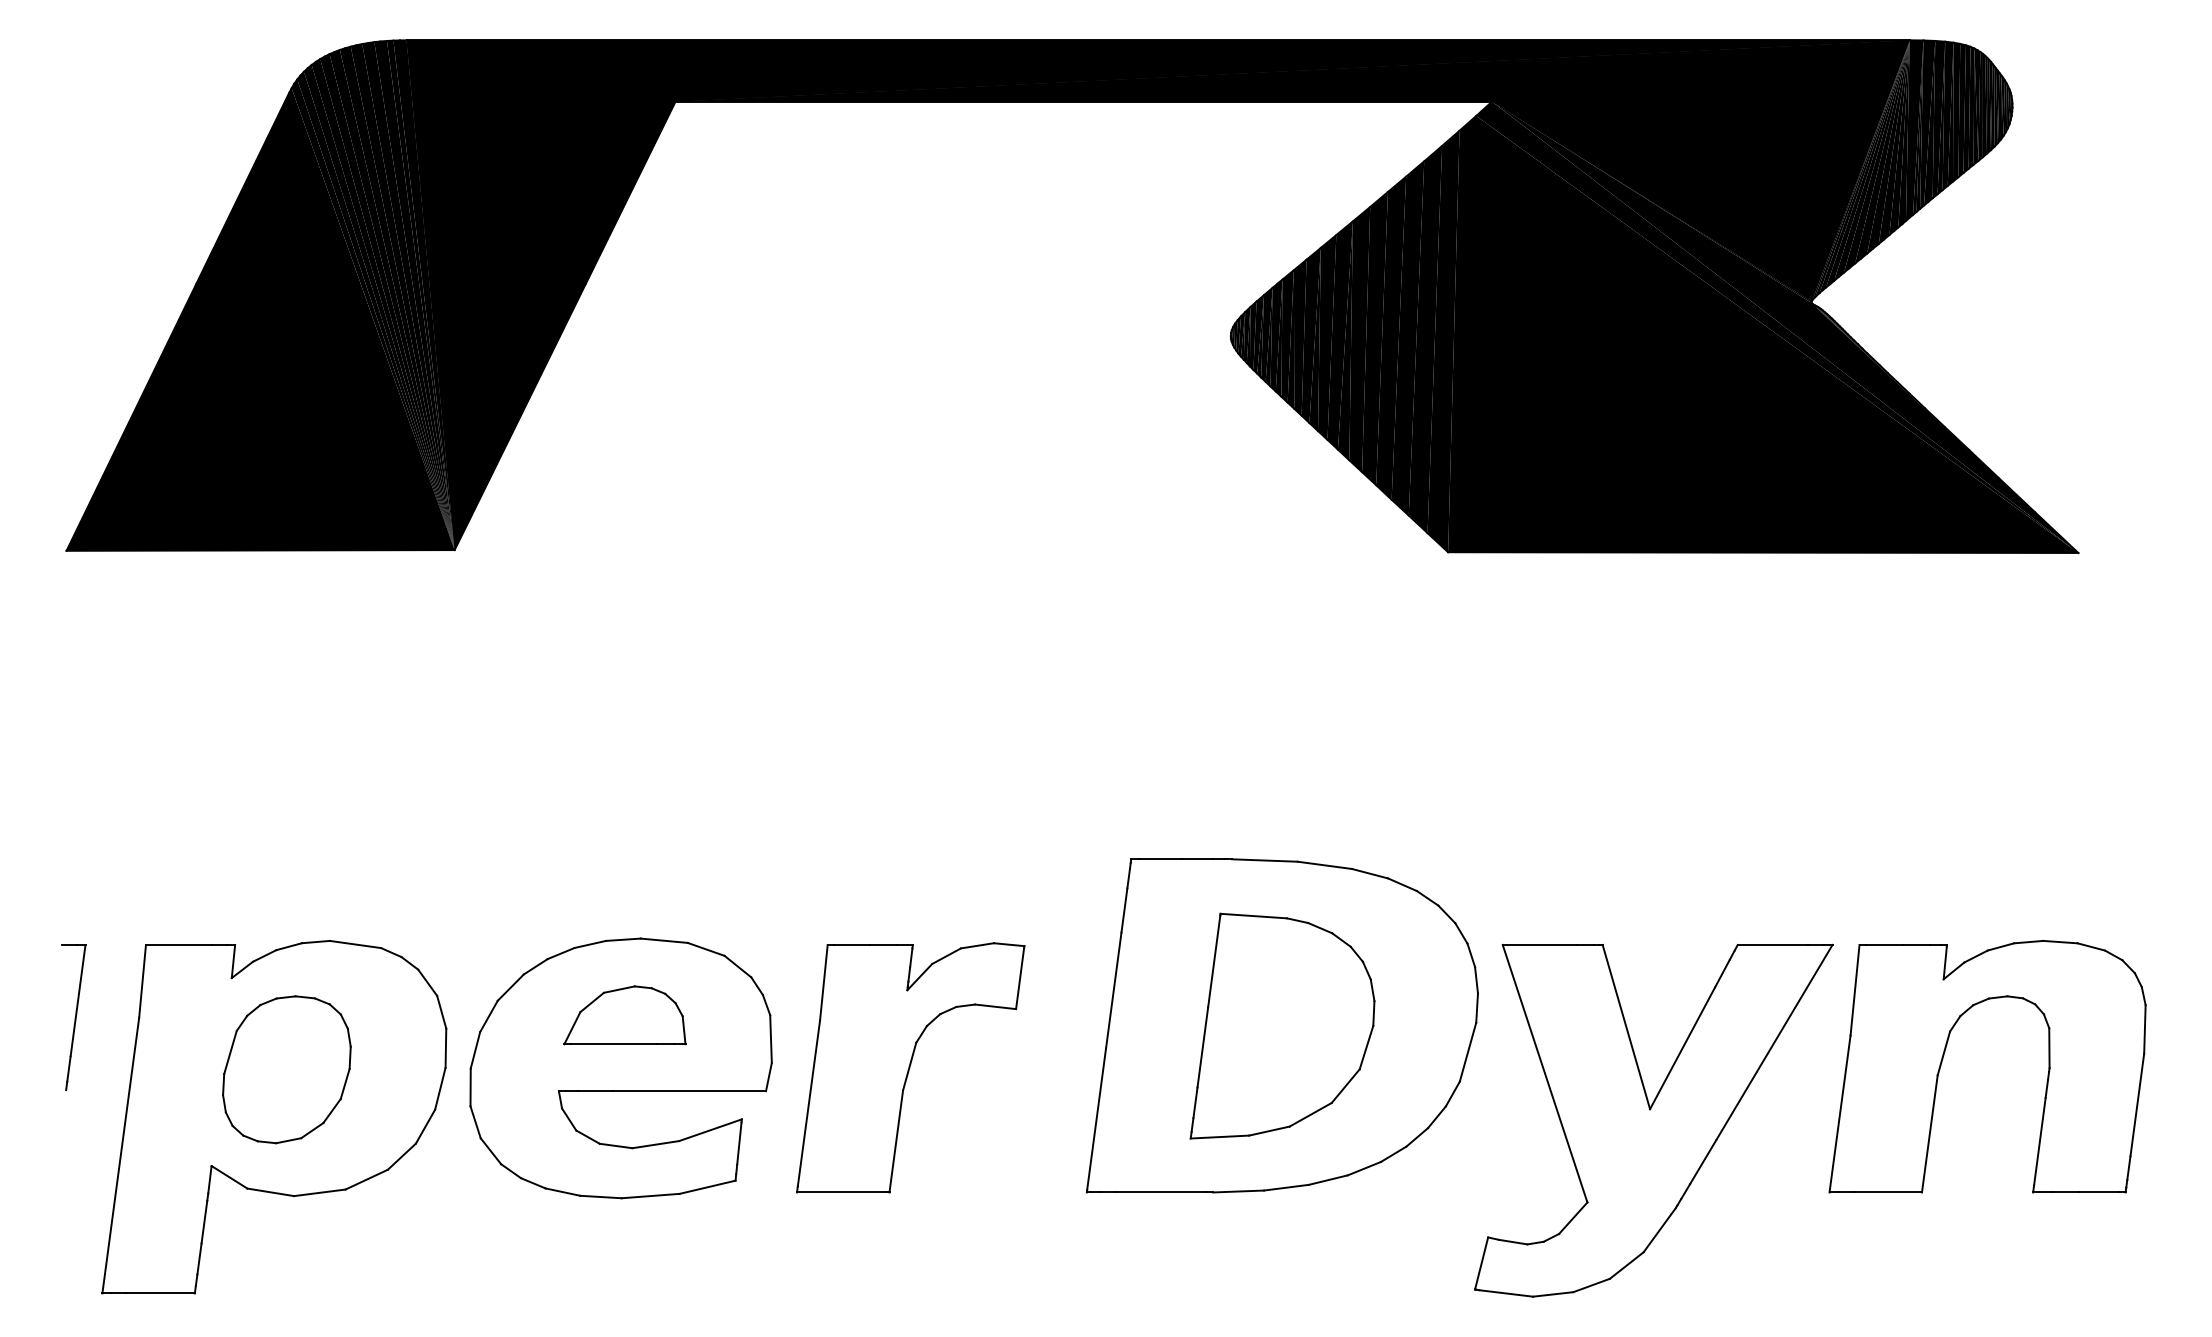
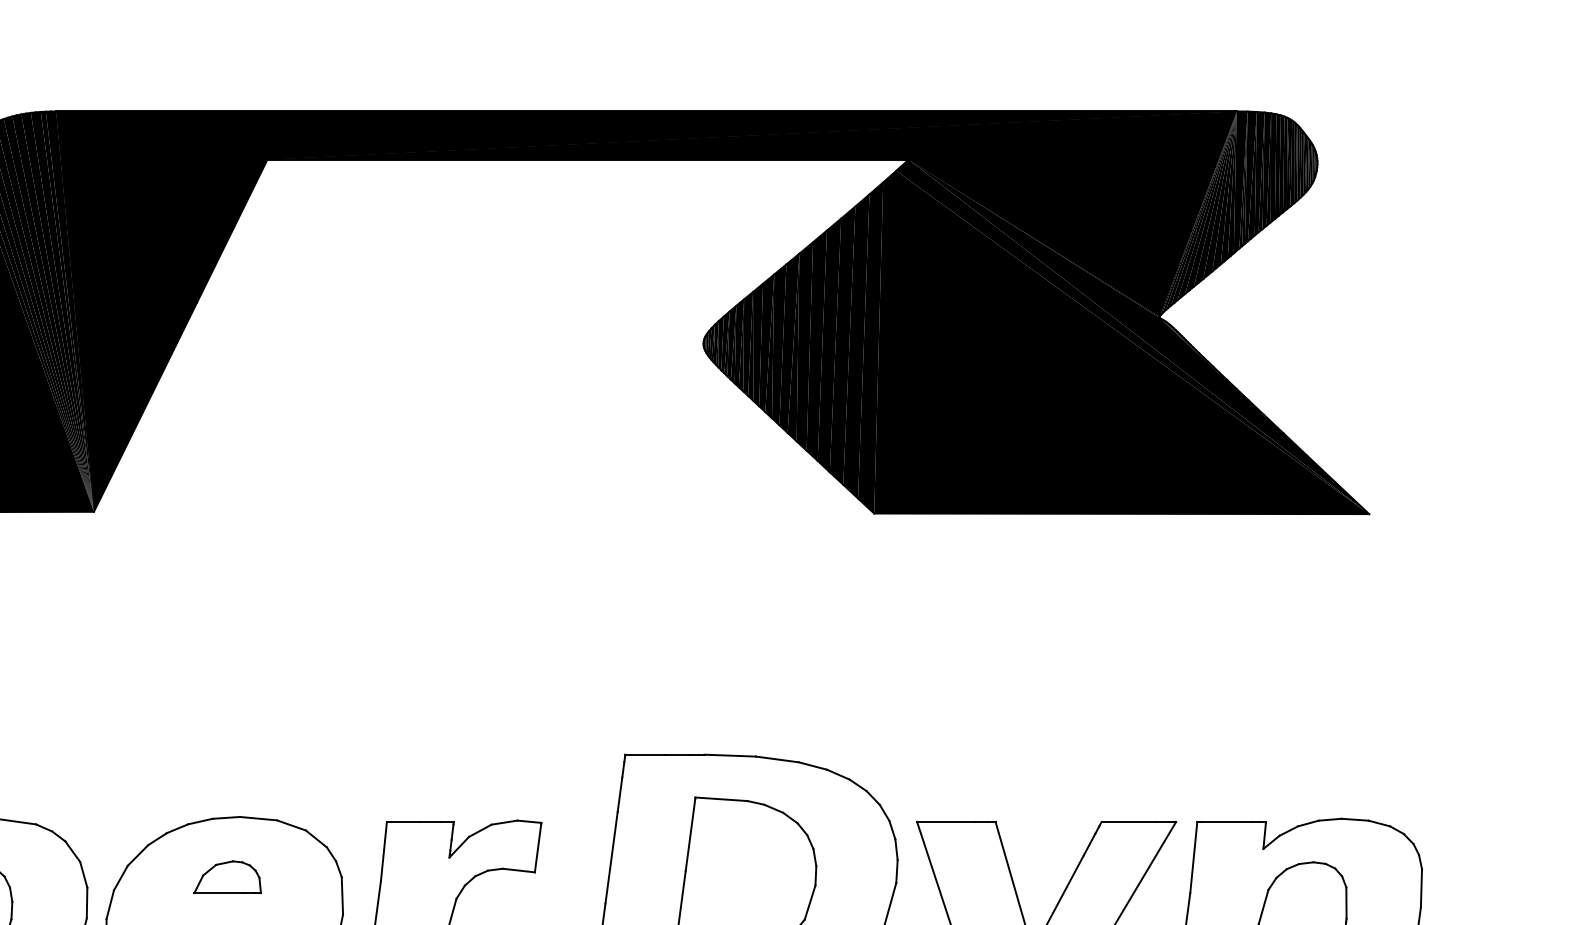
part: (624, 1015) -> (227, 877), size x0.7

